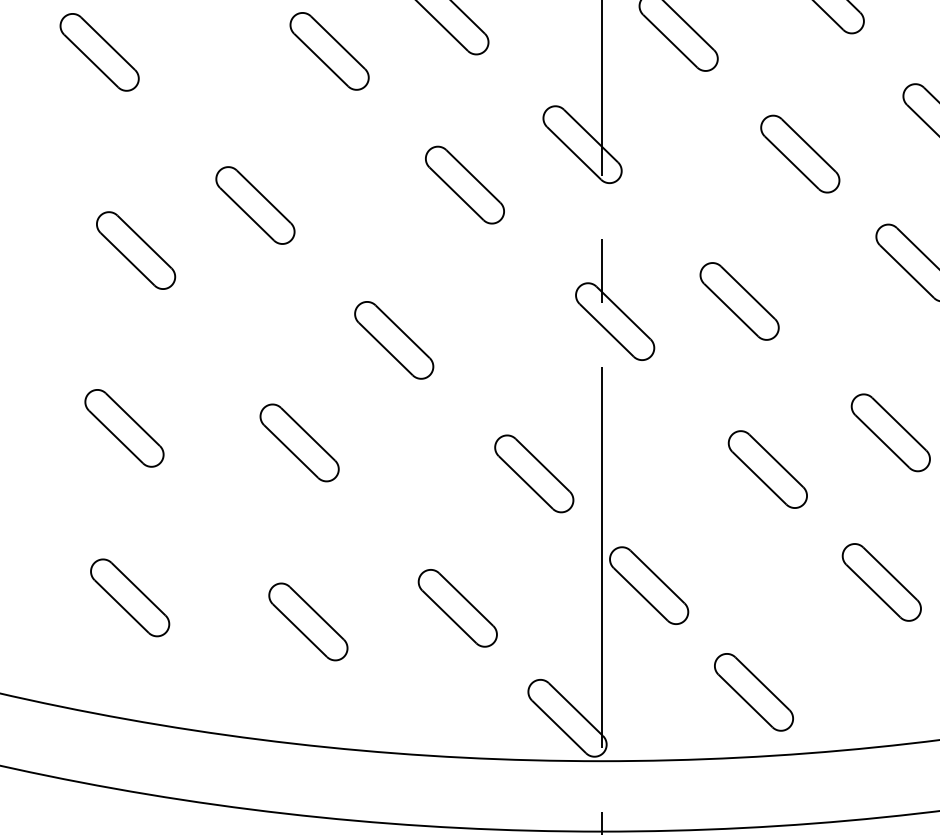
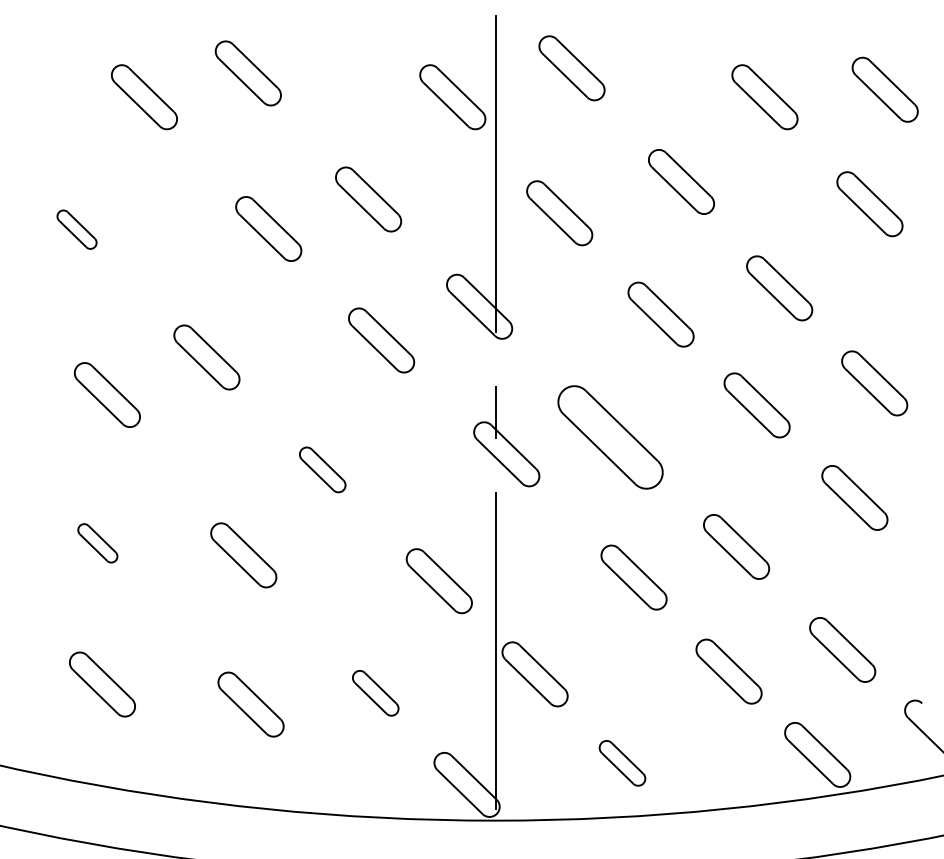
part: (98, 51) -> (76, 229), size x0.6
part: (739, 301) -> (610, 437), size x1.6
part: (394, 339) -> (322, 469), size x0.7
part: (124, 428) -> (97, 543), size x0.6
part: (457, 608) -> (375, 693), size x0.7
part: (754, 692) -> (622, 763), size x0.7

